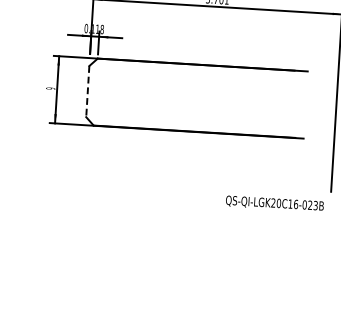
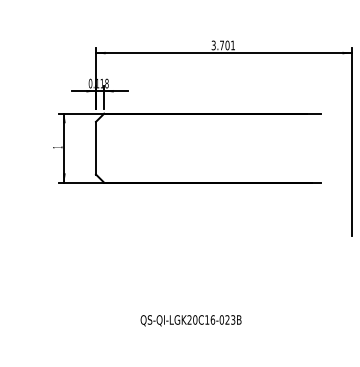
text: (50, 88) -> (57, 147), 9 -> 1
line: (88, 91) -> (96, 148), dashed -> solid
text: (274, 203) -> (190, 320), moved

